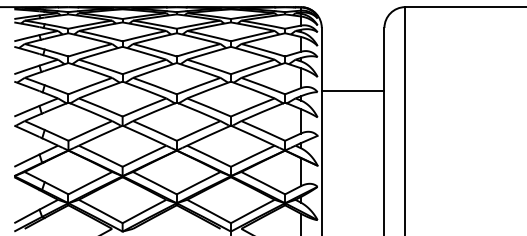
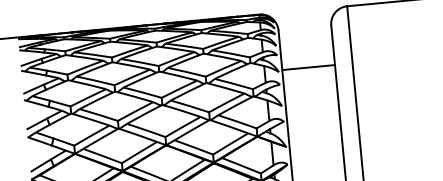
line: (352, 90) -> (308, 67), moved

